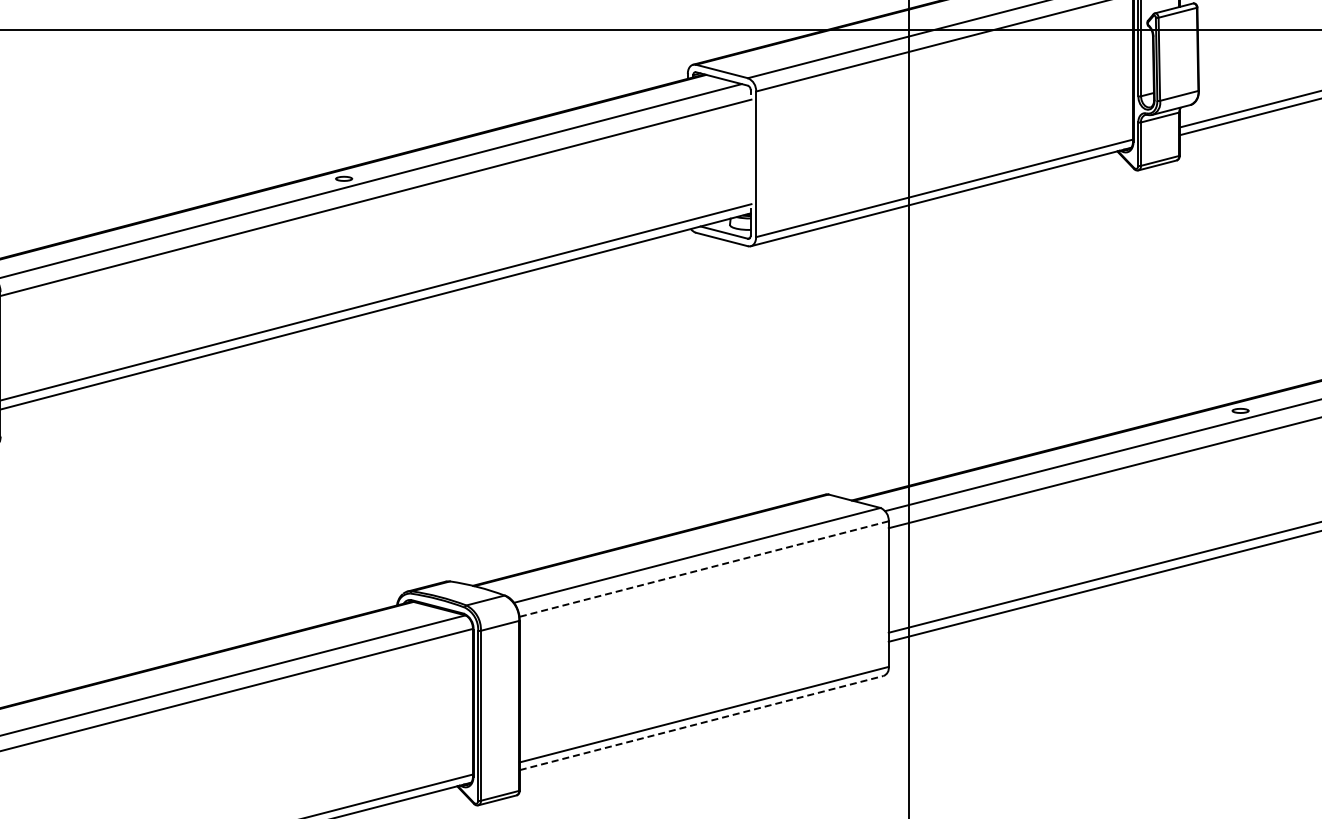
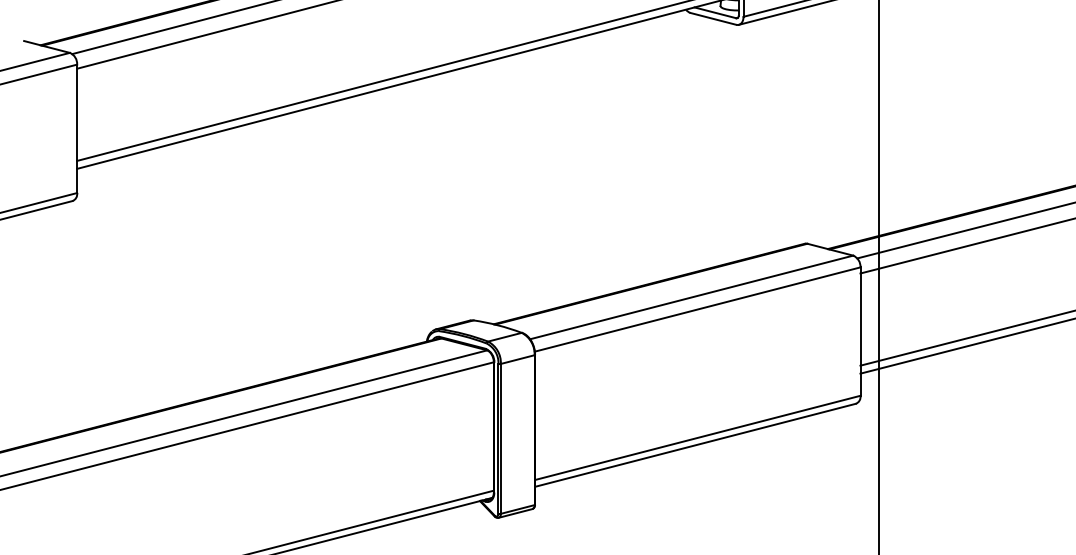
line: (704, 569) -> (698, 309), dashed -> solid
line: (701, 723) -> (695, 445), dashed -> solid

